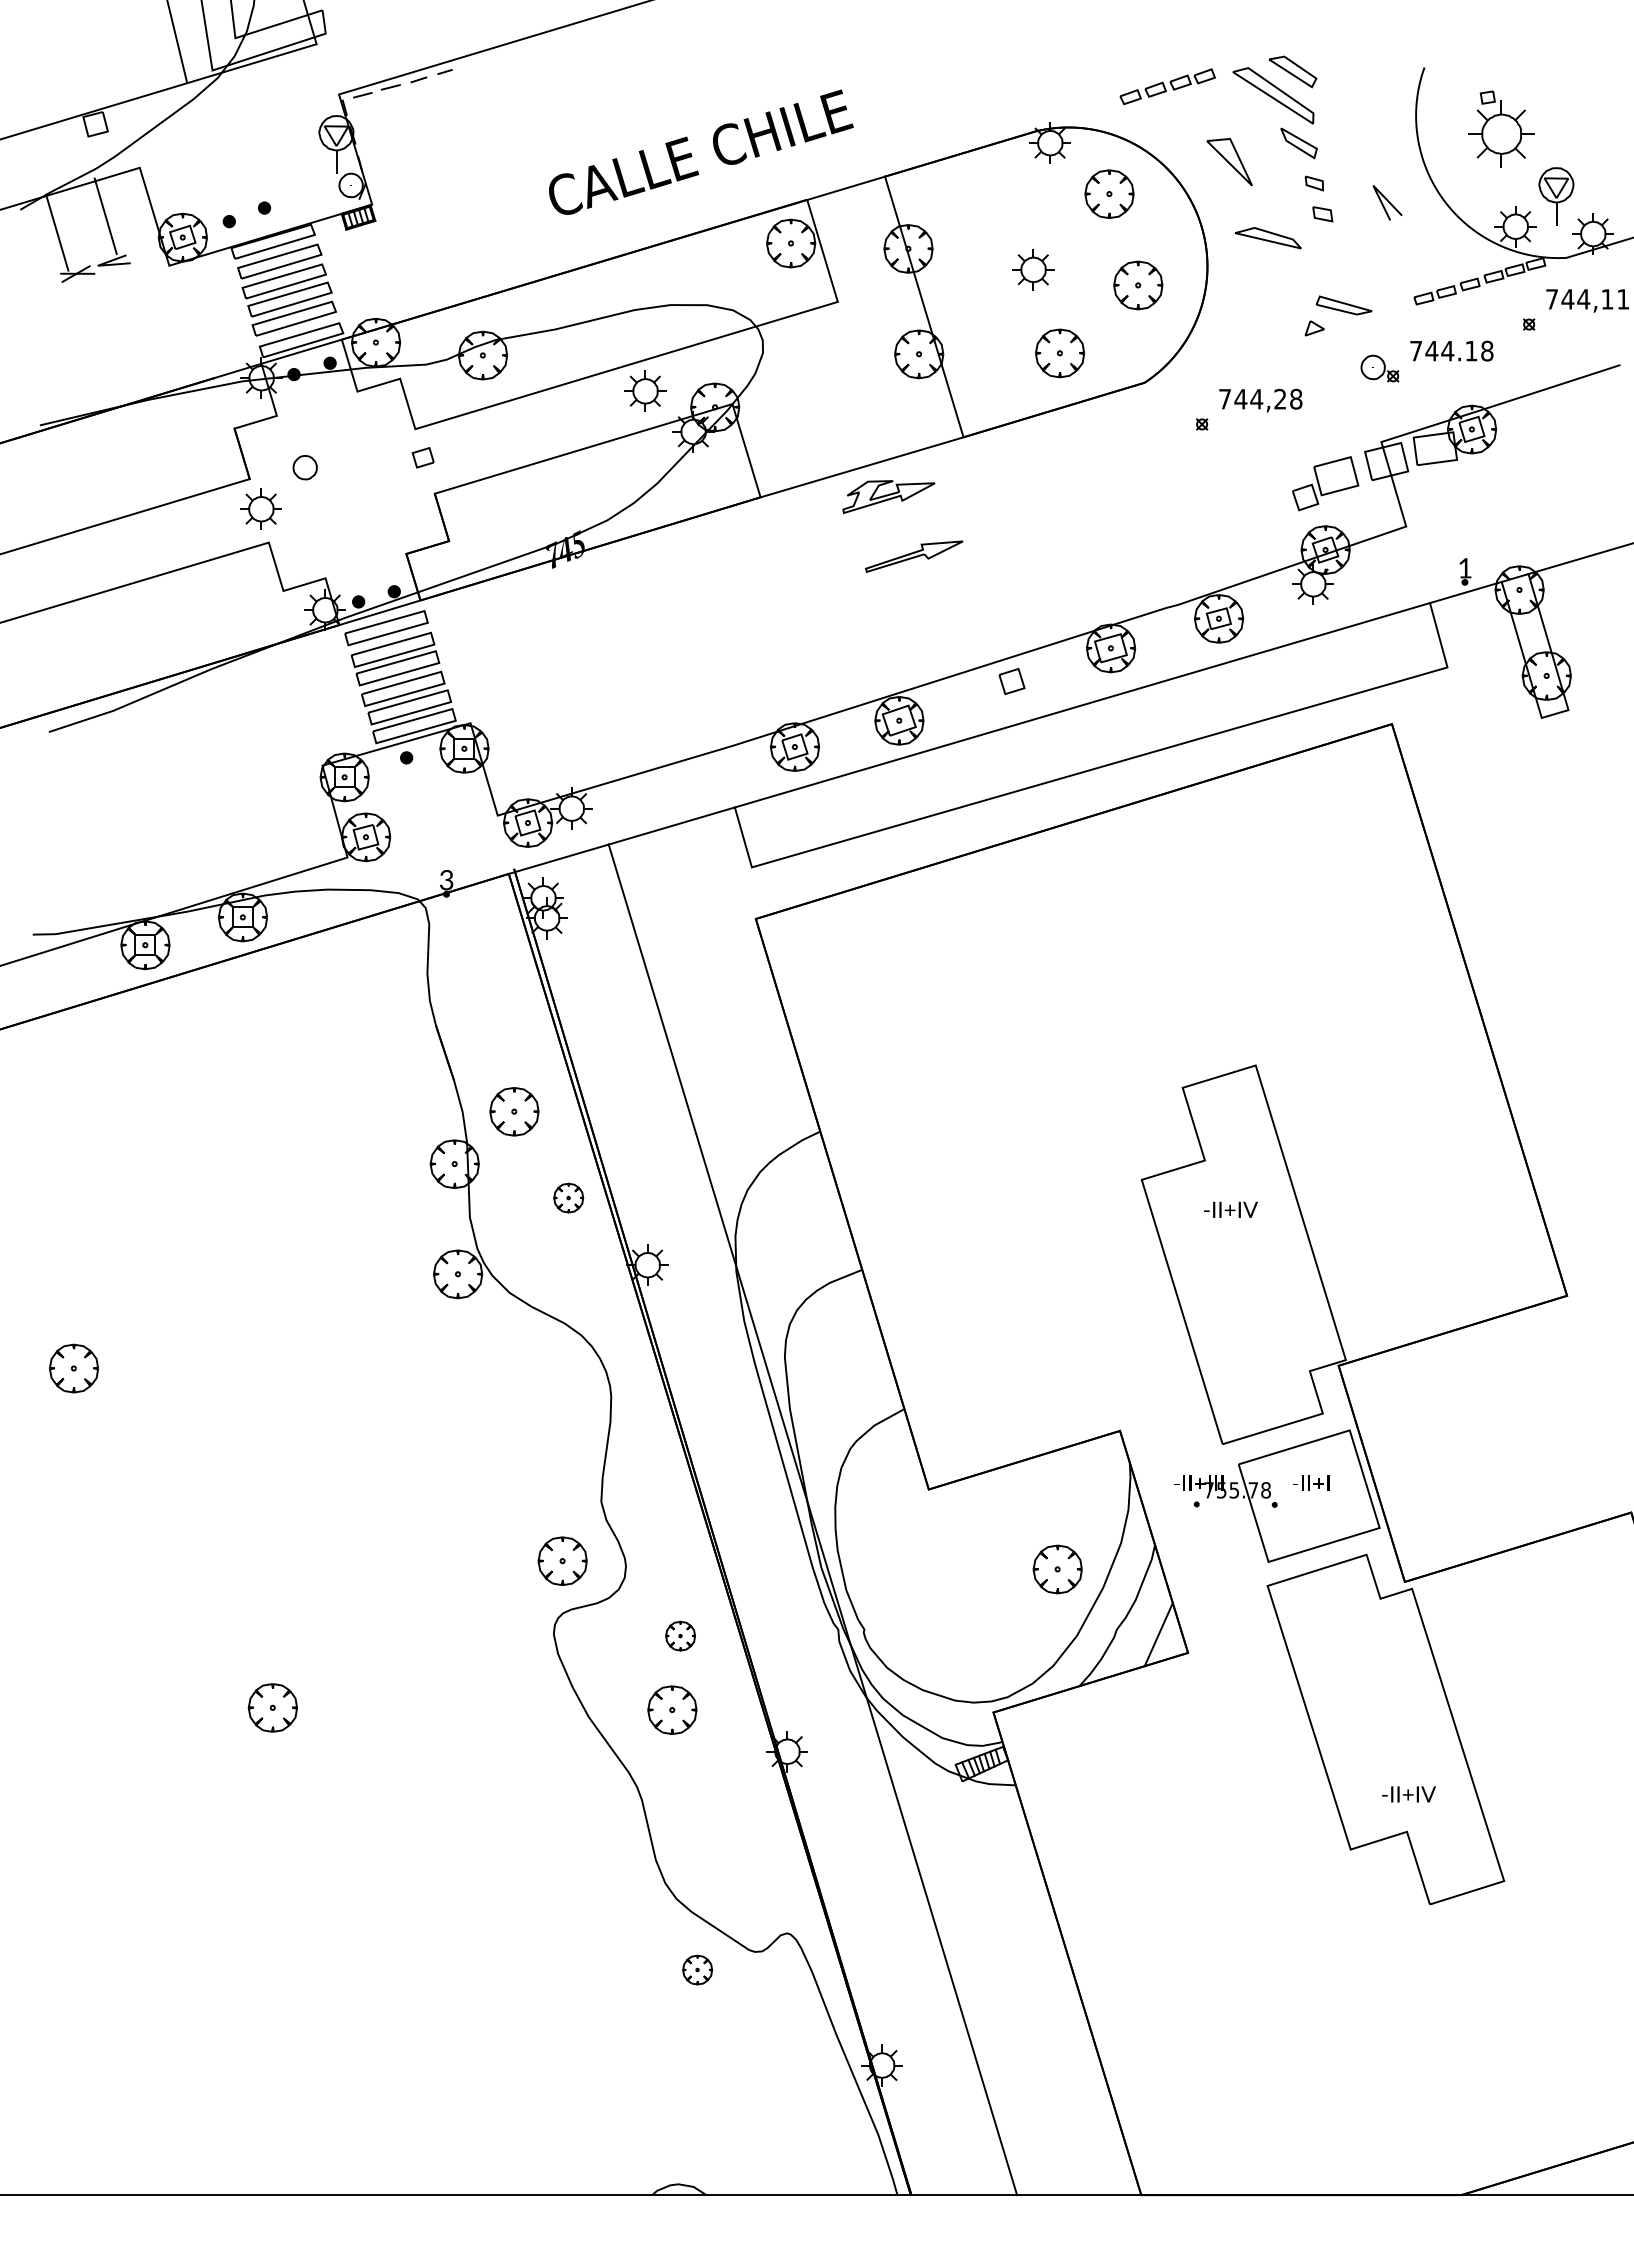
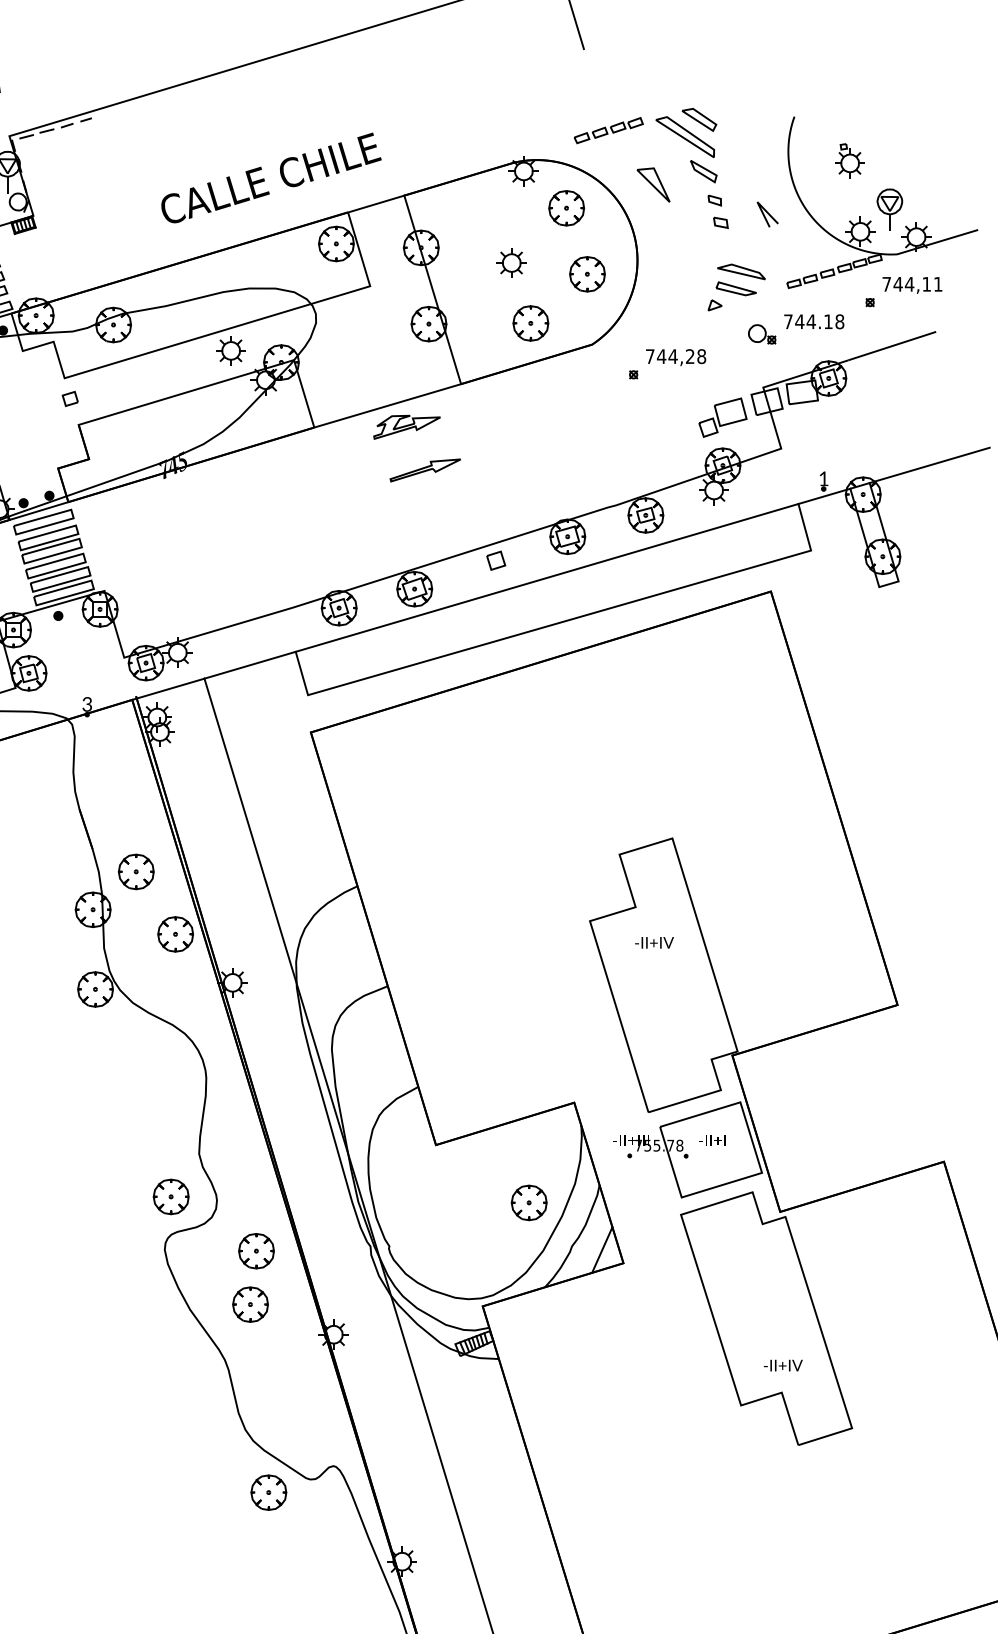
part: (1500, 128) -> (849, 160), size x0.62
part: (1268, 238) -> (741, 272), moved
part: (568, 1197) -> (175, 933), size x1.67
part: (680, 1635) -> (256, 1250), size x1.67
part: (697, 1969) -> (268, 1492), size x1.67

